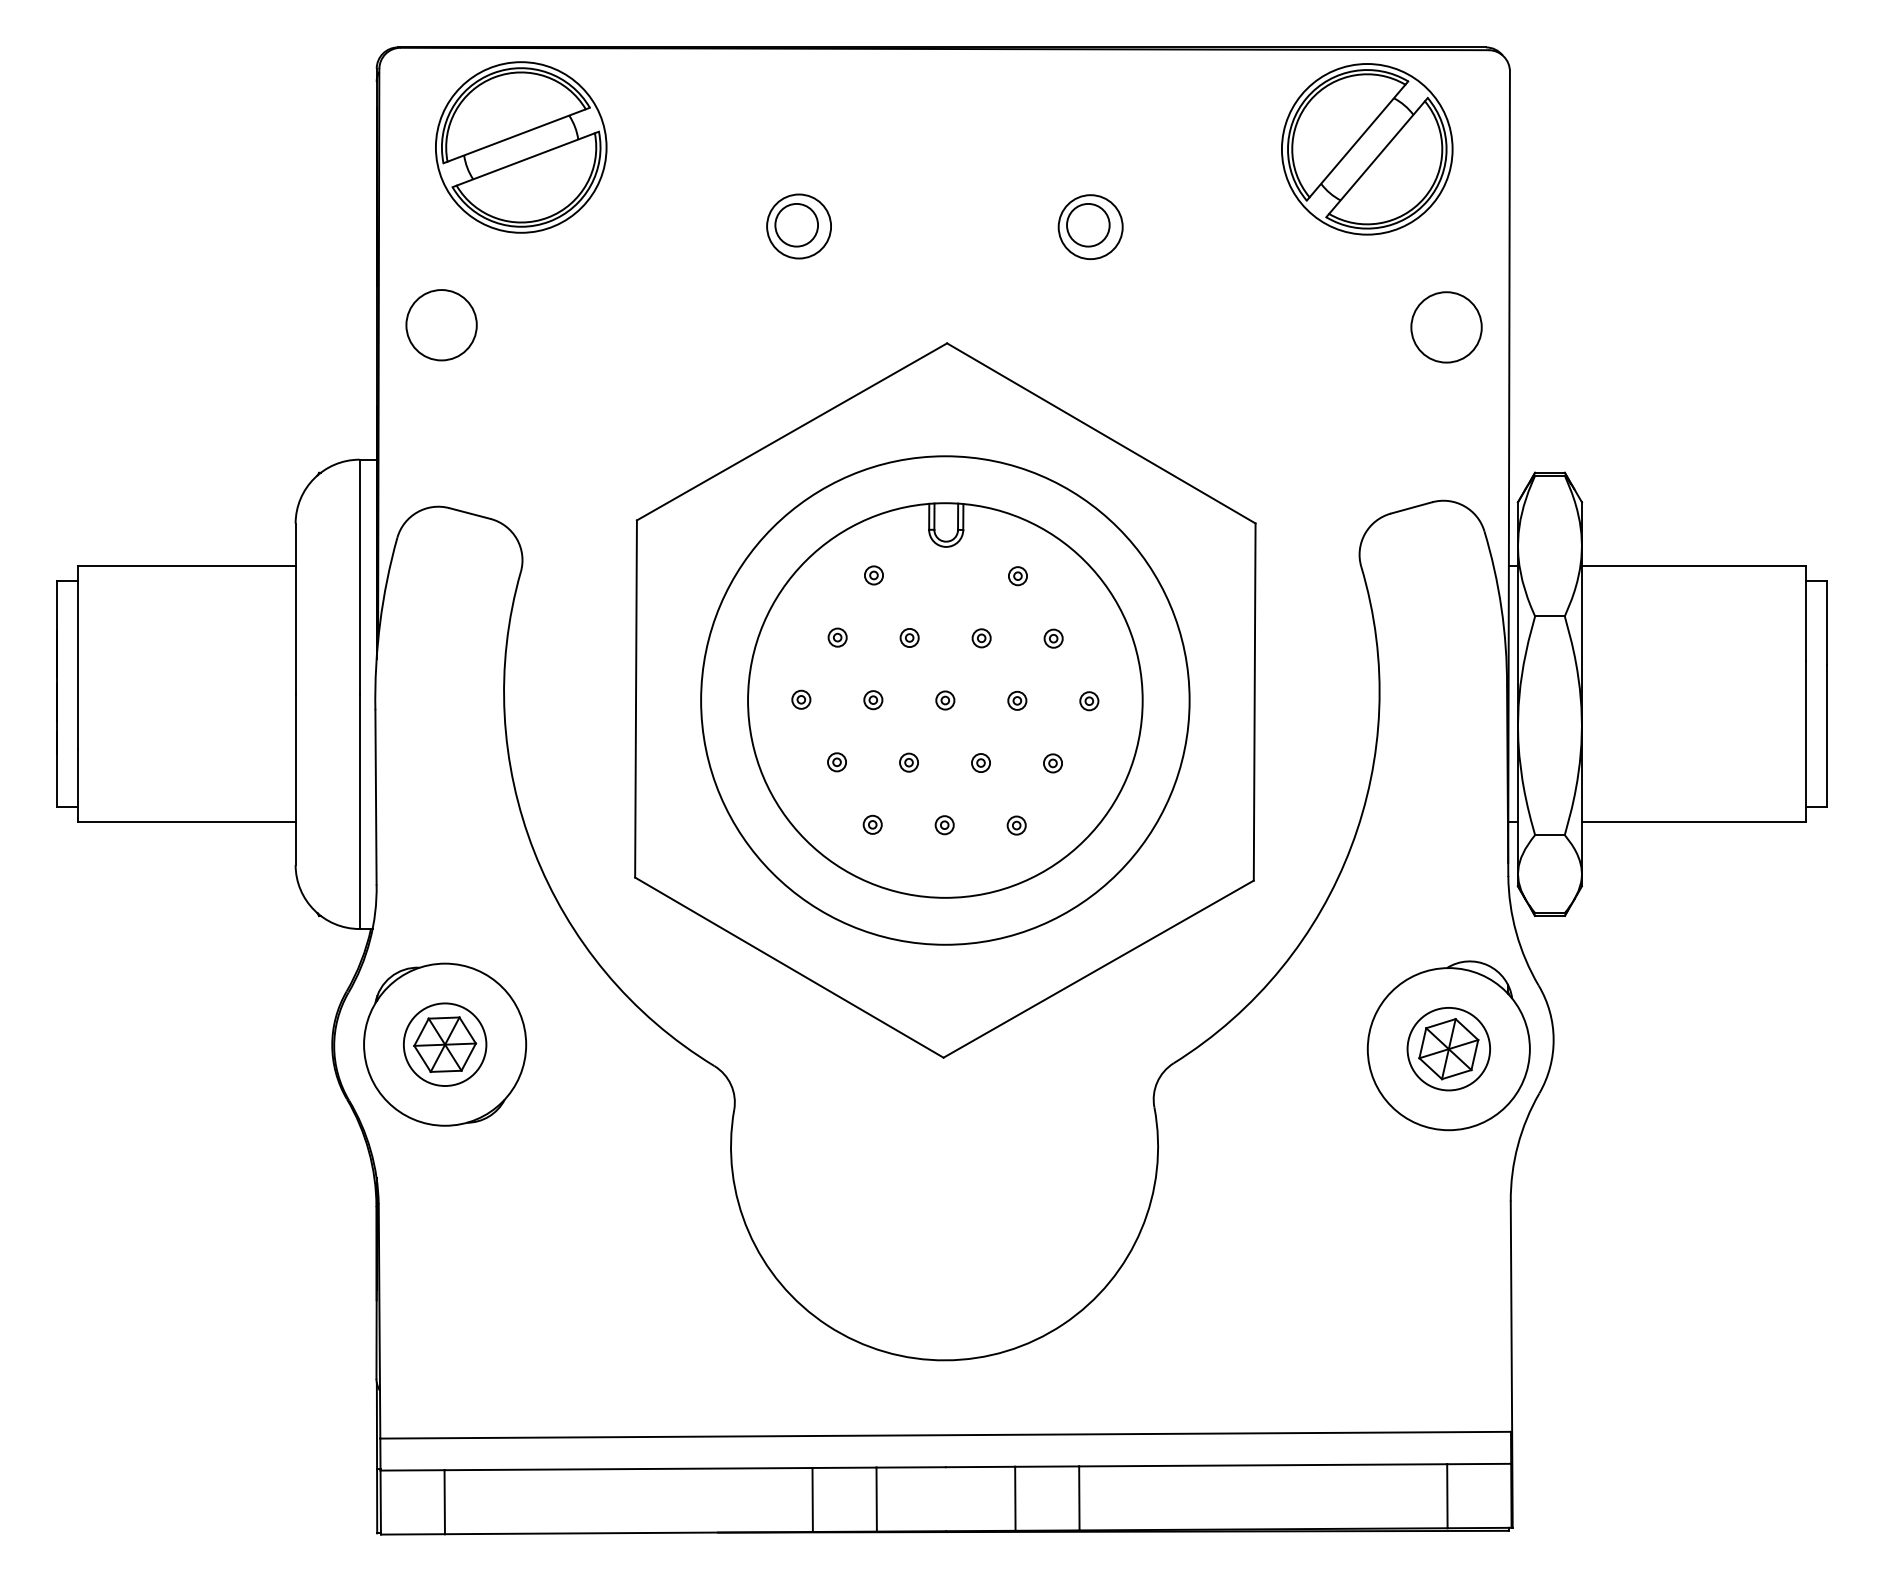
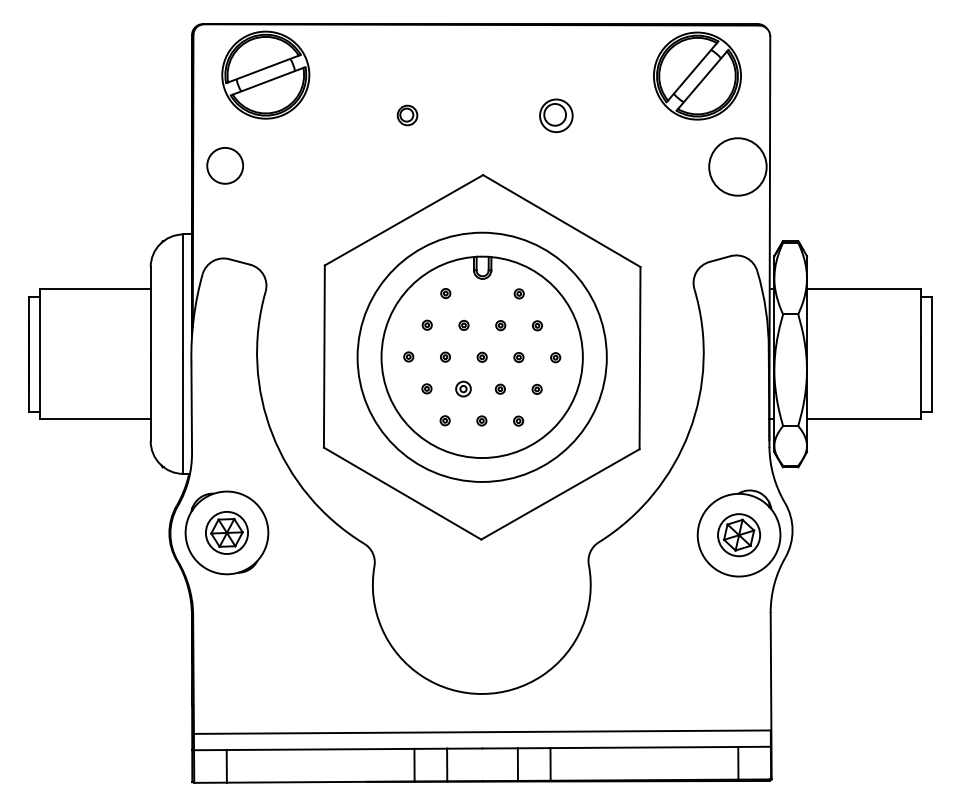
part: (798, 226) -> (407, 115), size x0.6
circle: (1445, 326) -> (737, 166), size x1.6
part: (908, 761) -> (463, 388), size x1.6

